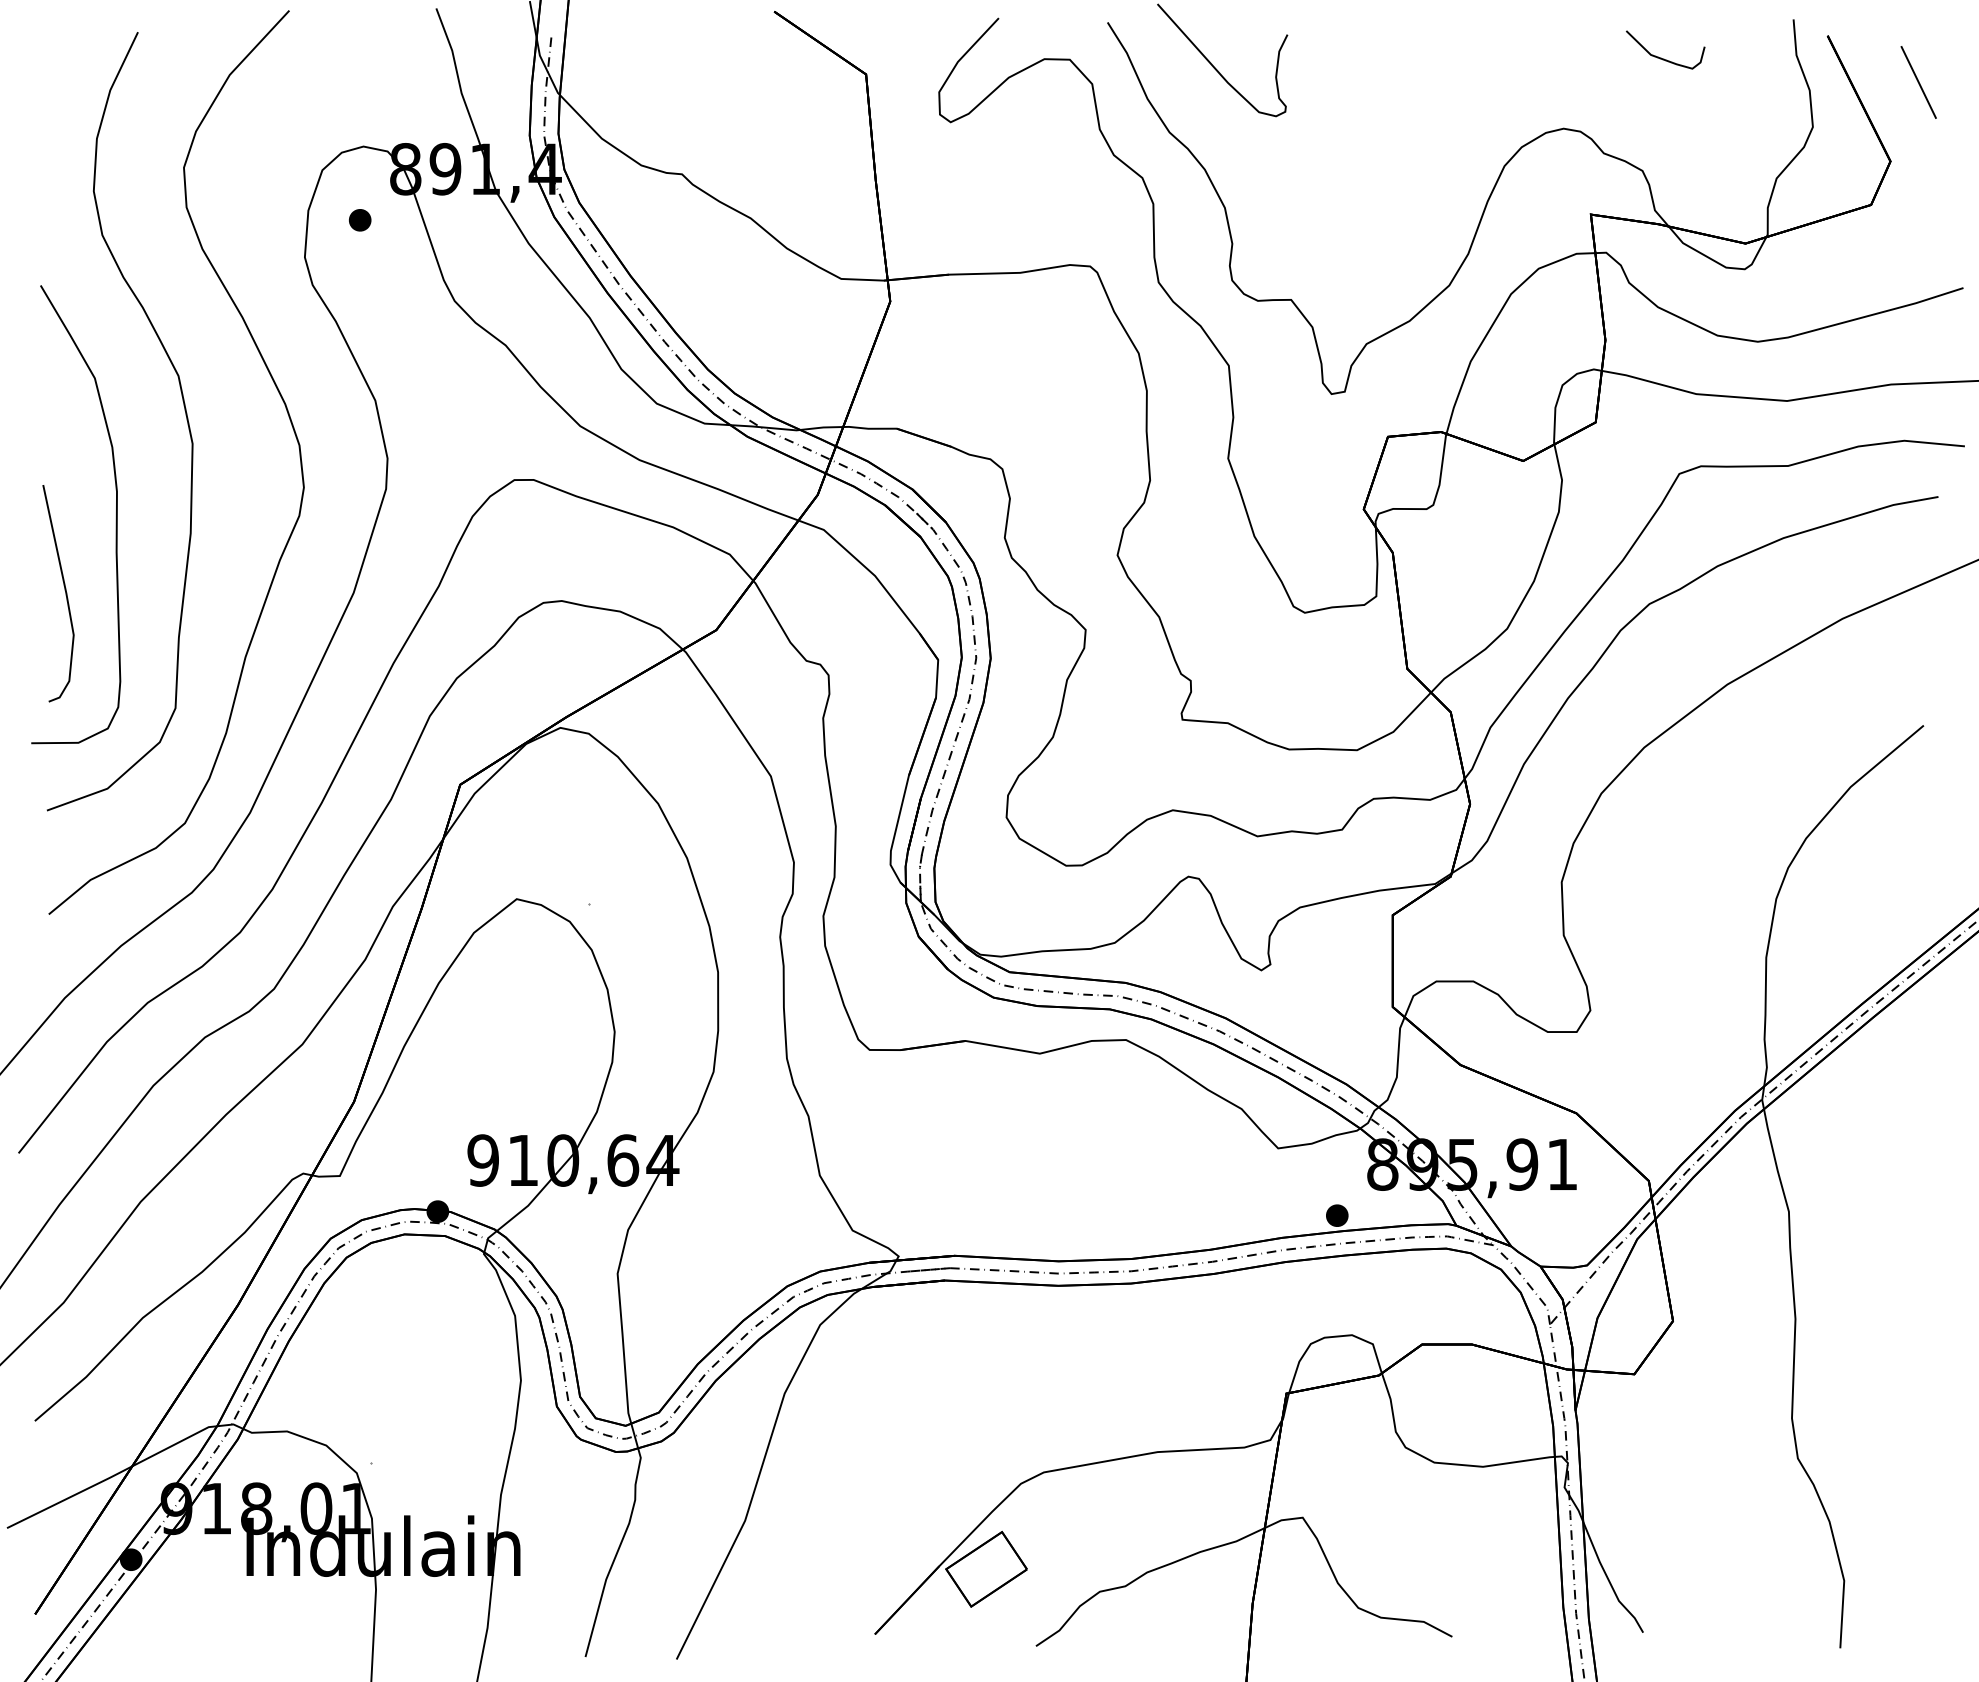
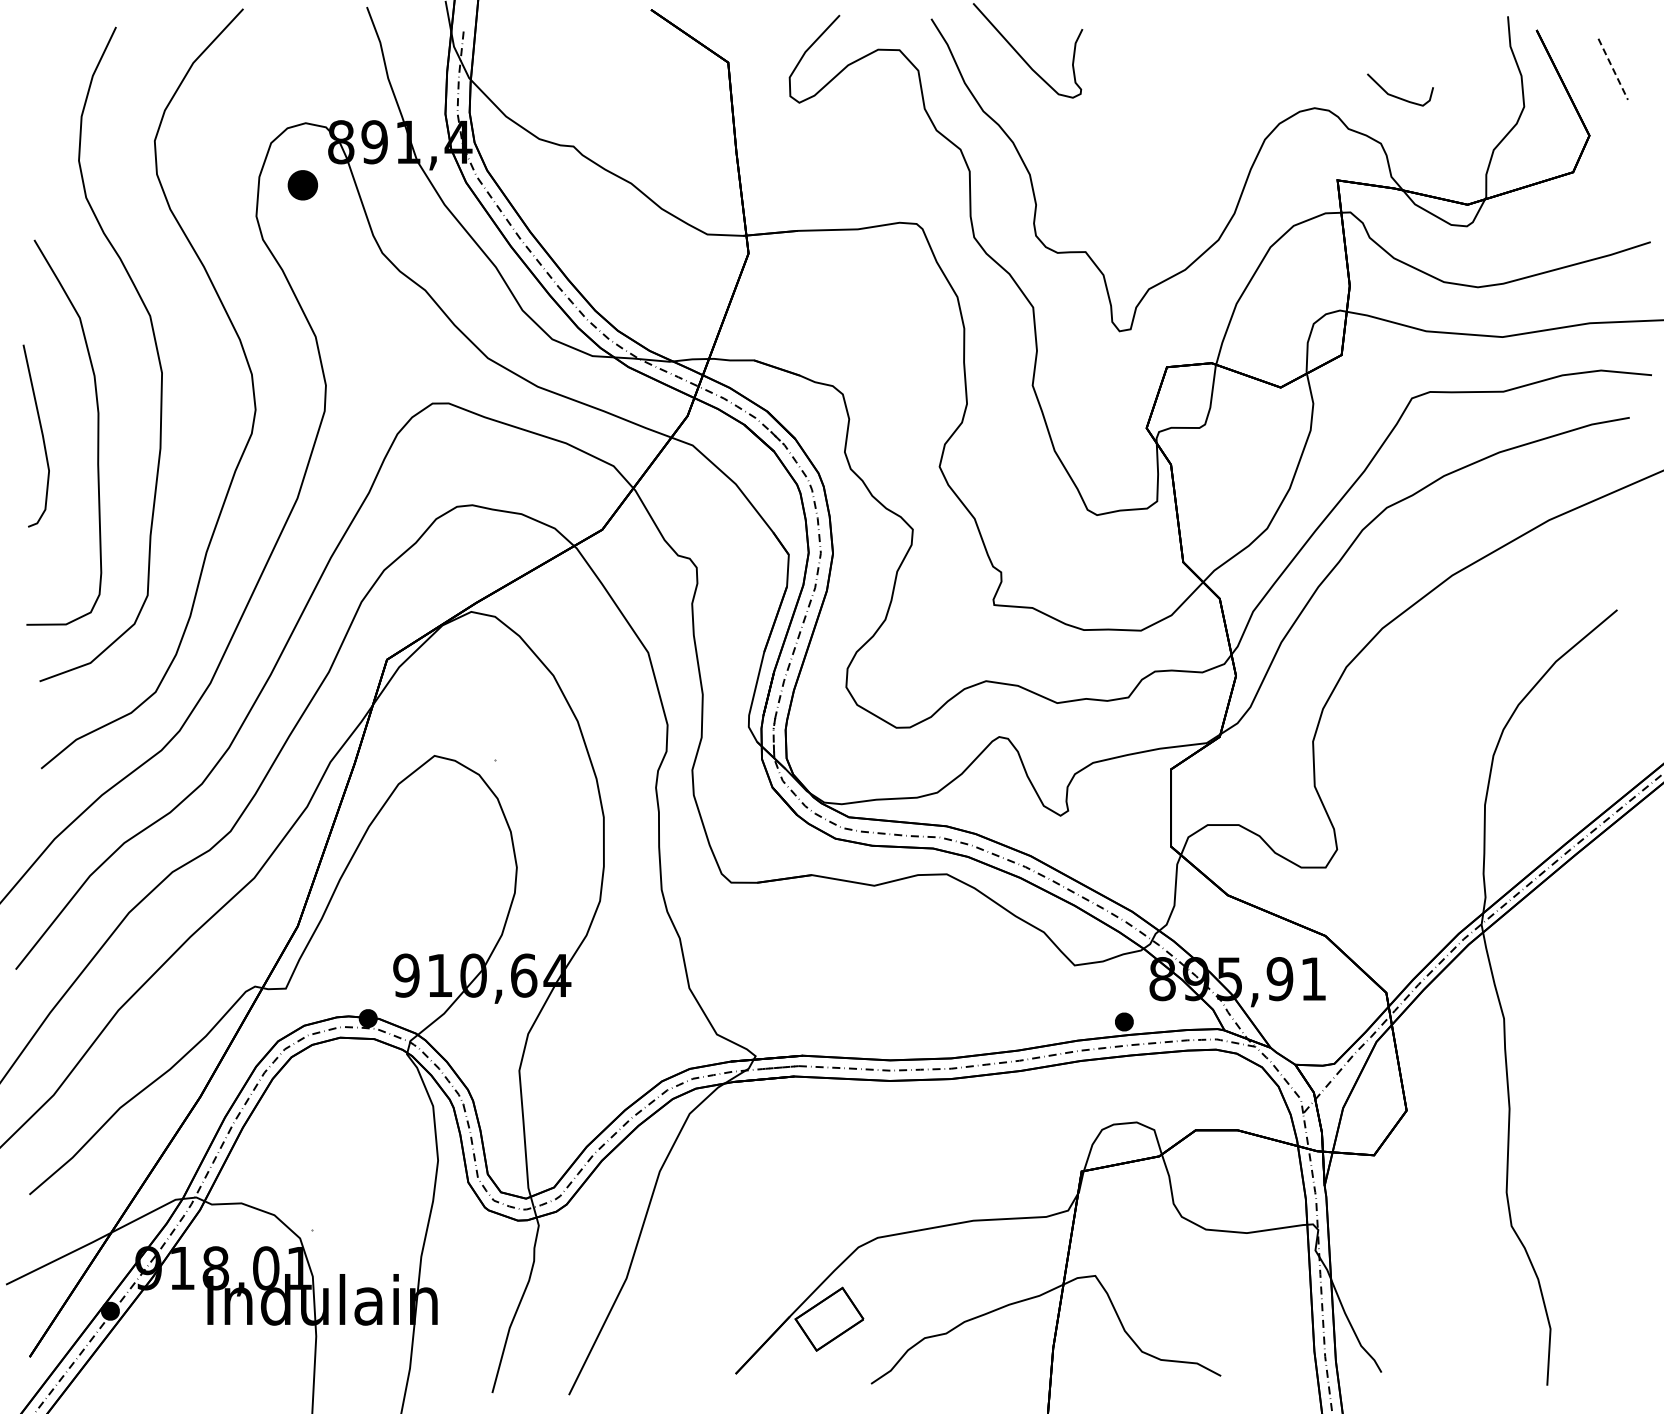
curve: (1662, 57) -> (1397, 96), moved
line: (1919, 82) -> (1613, 69), solid -> dashed
part: (359, 219) -> (302, 184), size x1.6
curve: (64, 592) -> (41, 435), moved

